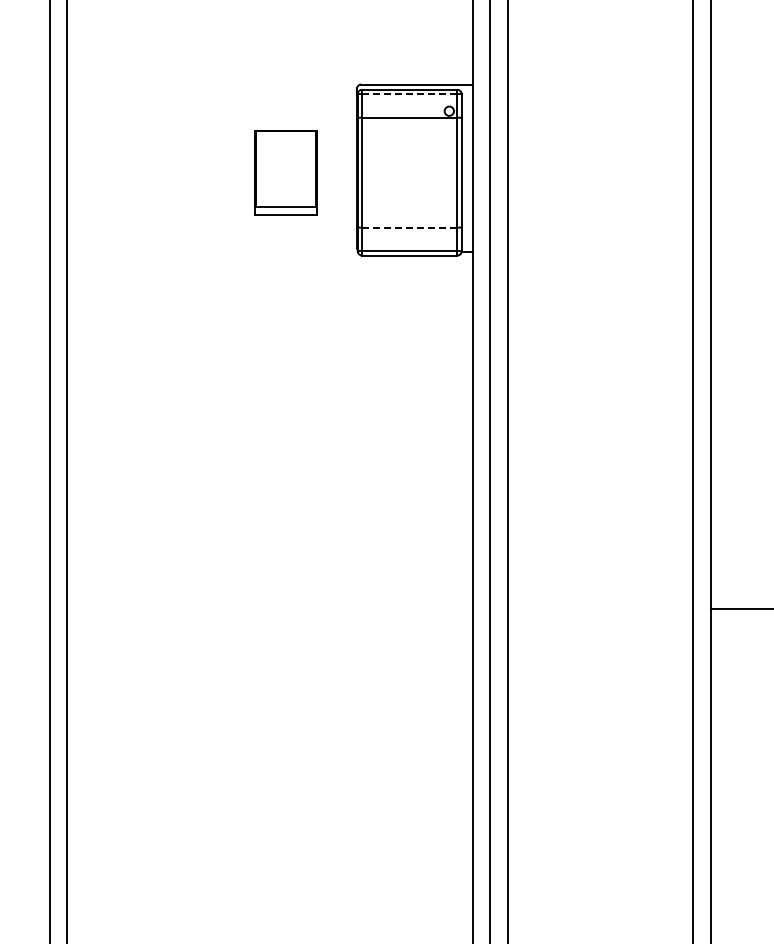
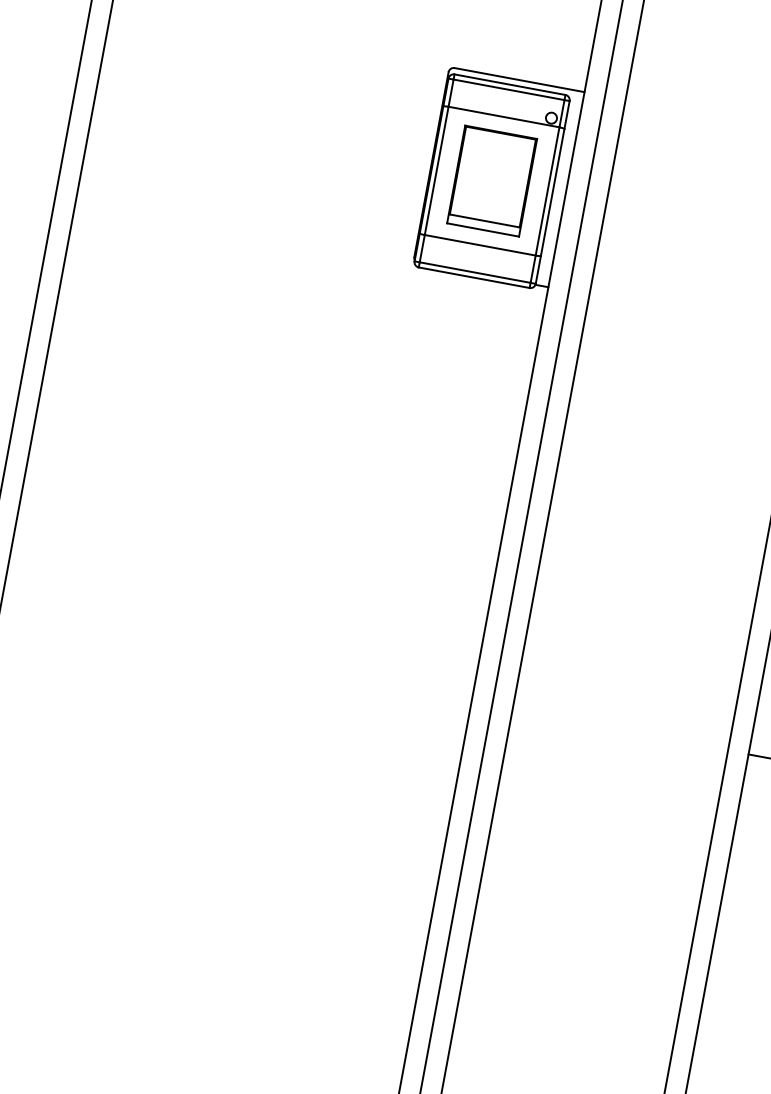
line: (409, 94) -> (508, 90), dashed -> solid
part: (285, 172) -> (491, 180), moved
line: (409, 227) -> (480, 245), dashed -> solid

